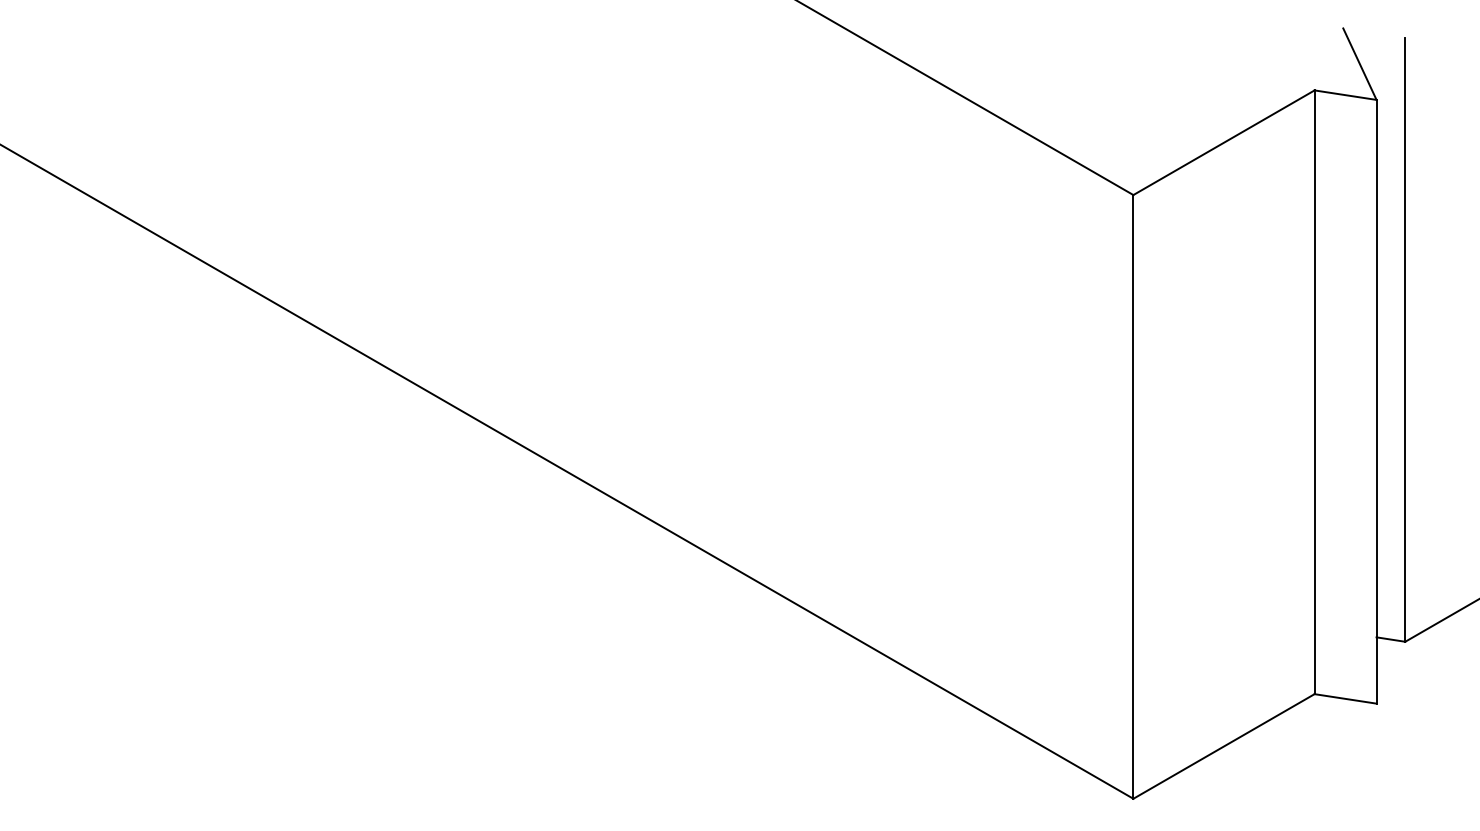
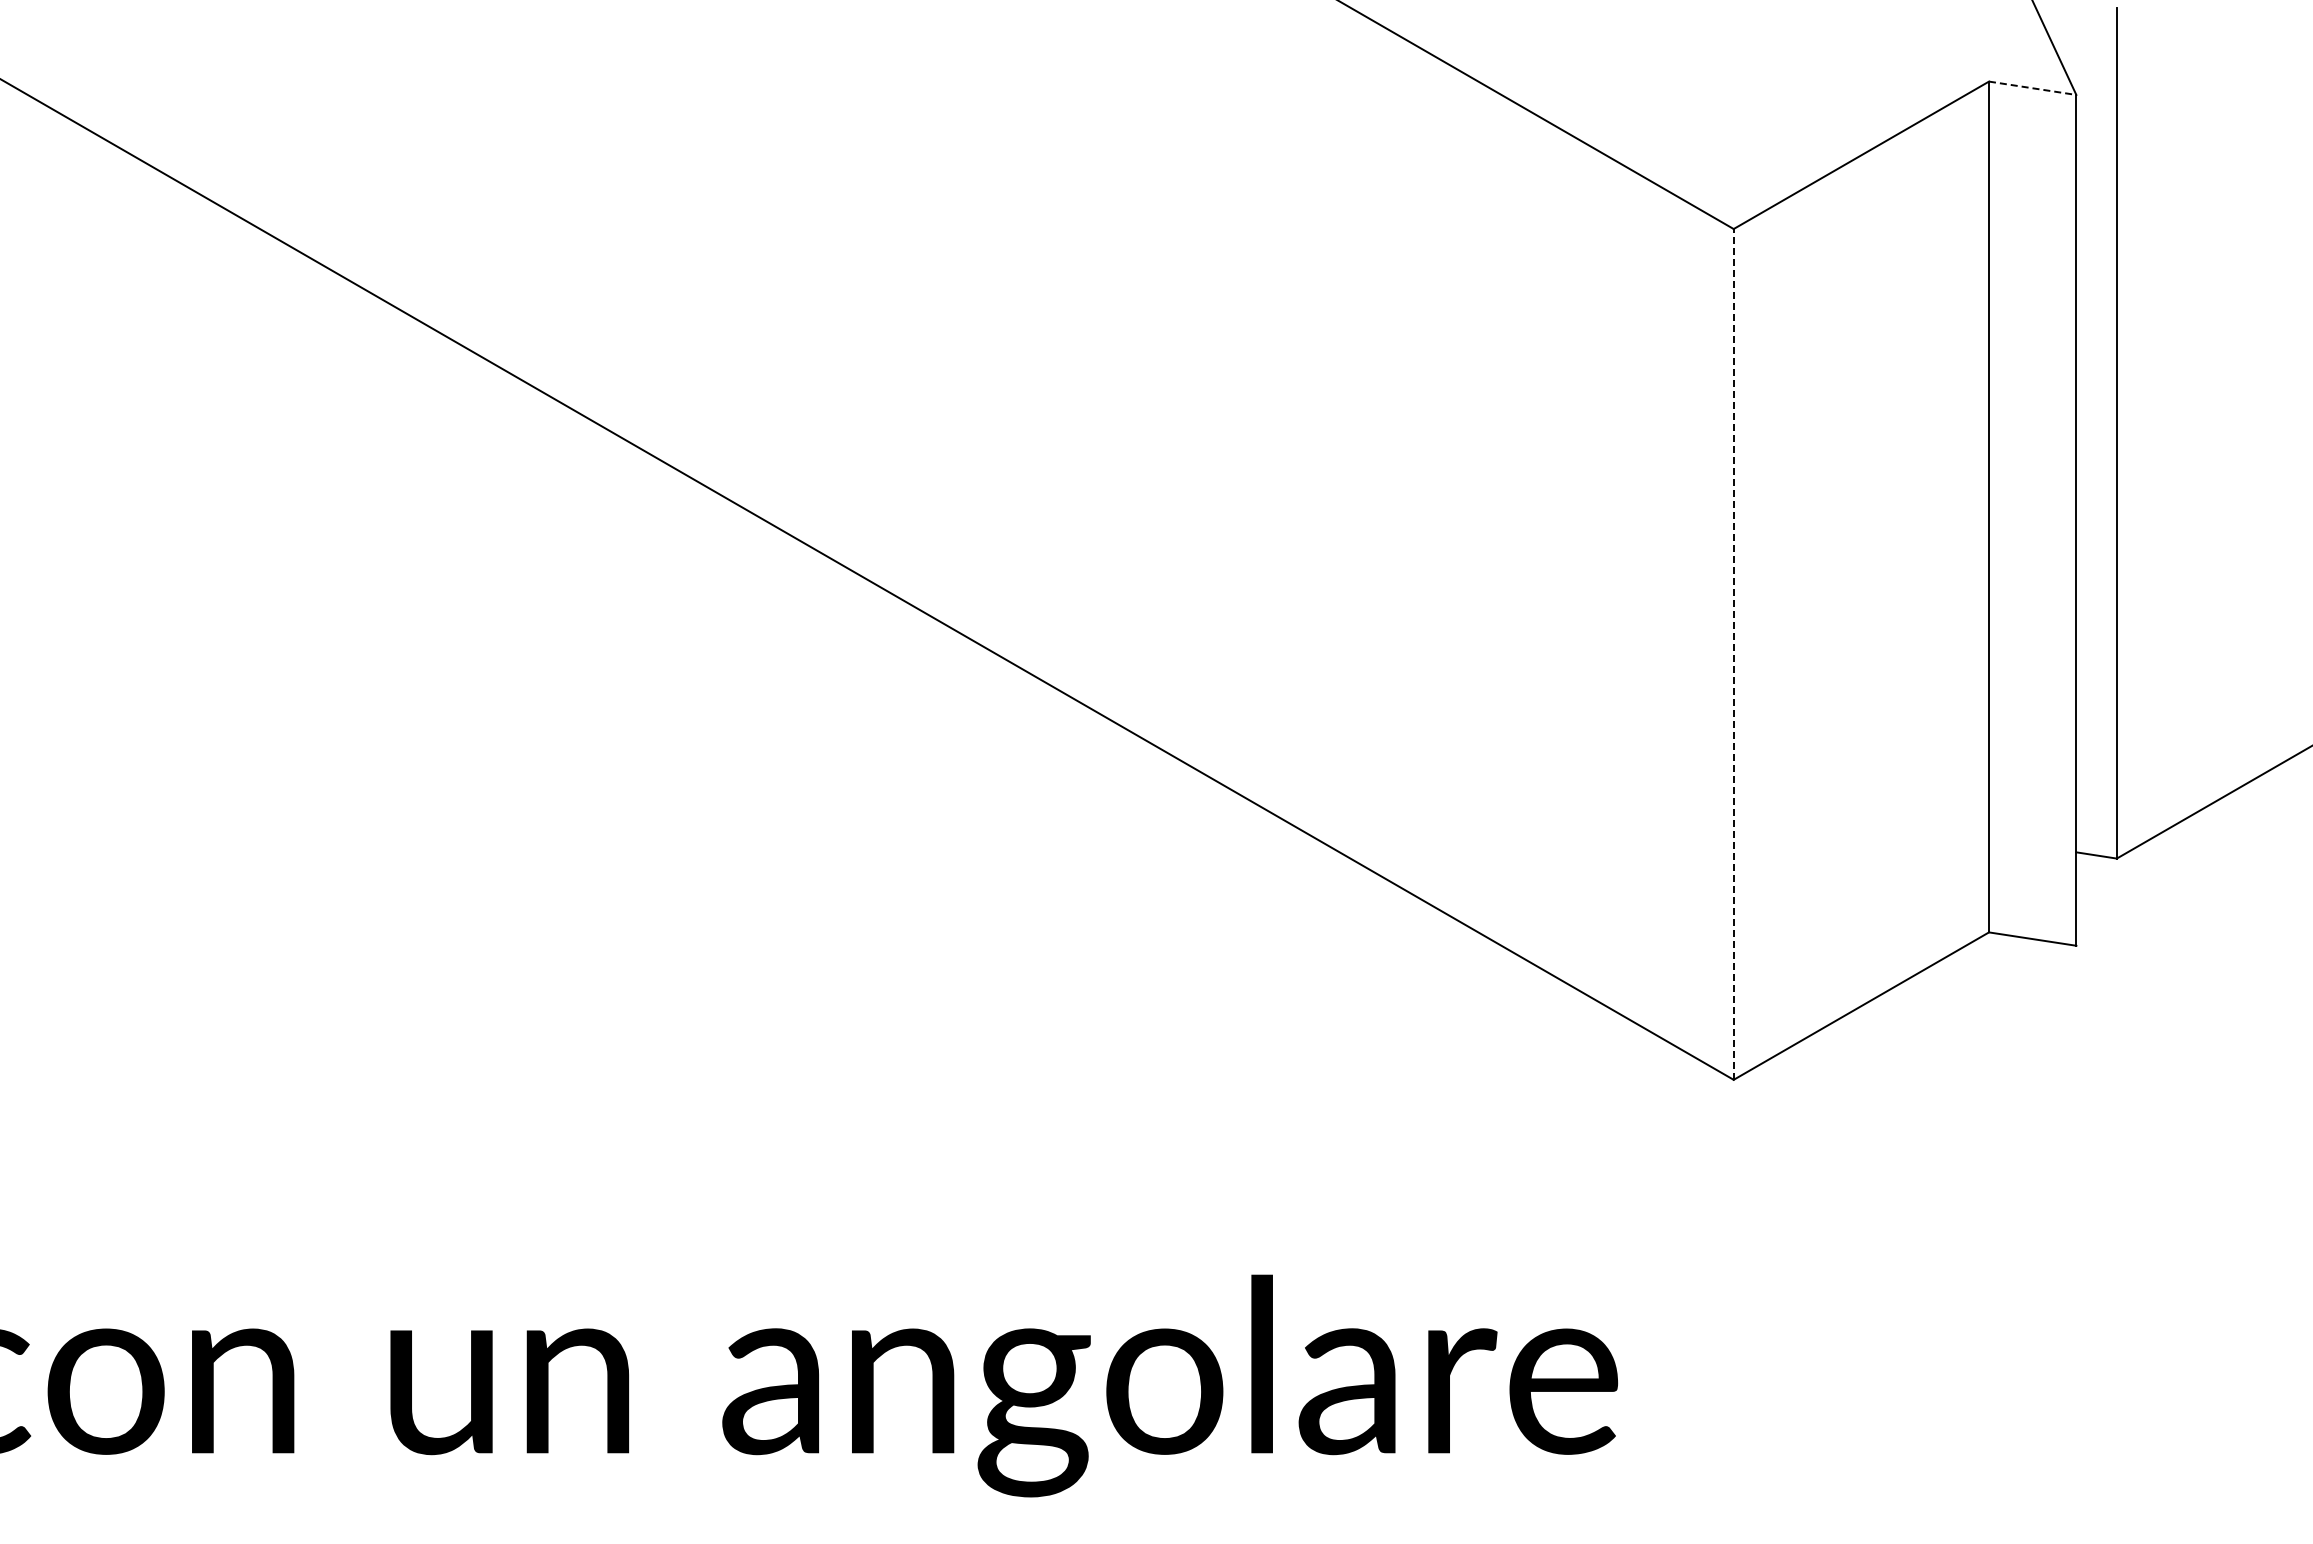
line: (1346, 95) -> (2033, 88), solid -> dashed
line: (1133, 496) -> (1733, 653), solid -> dashed

